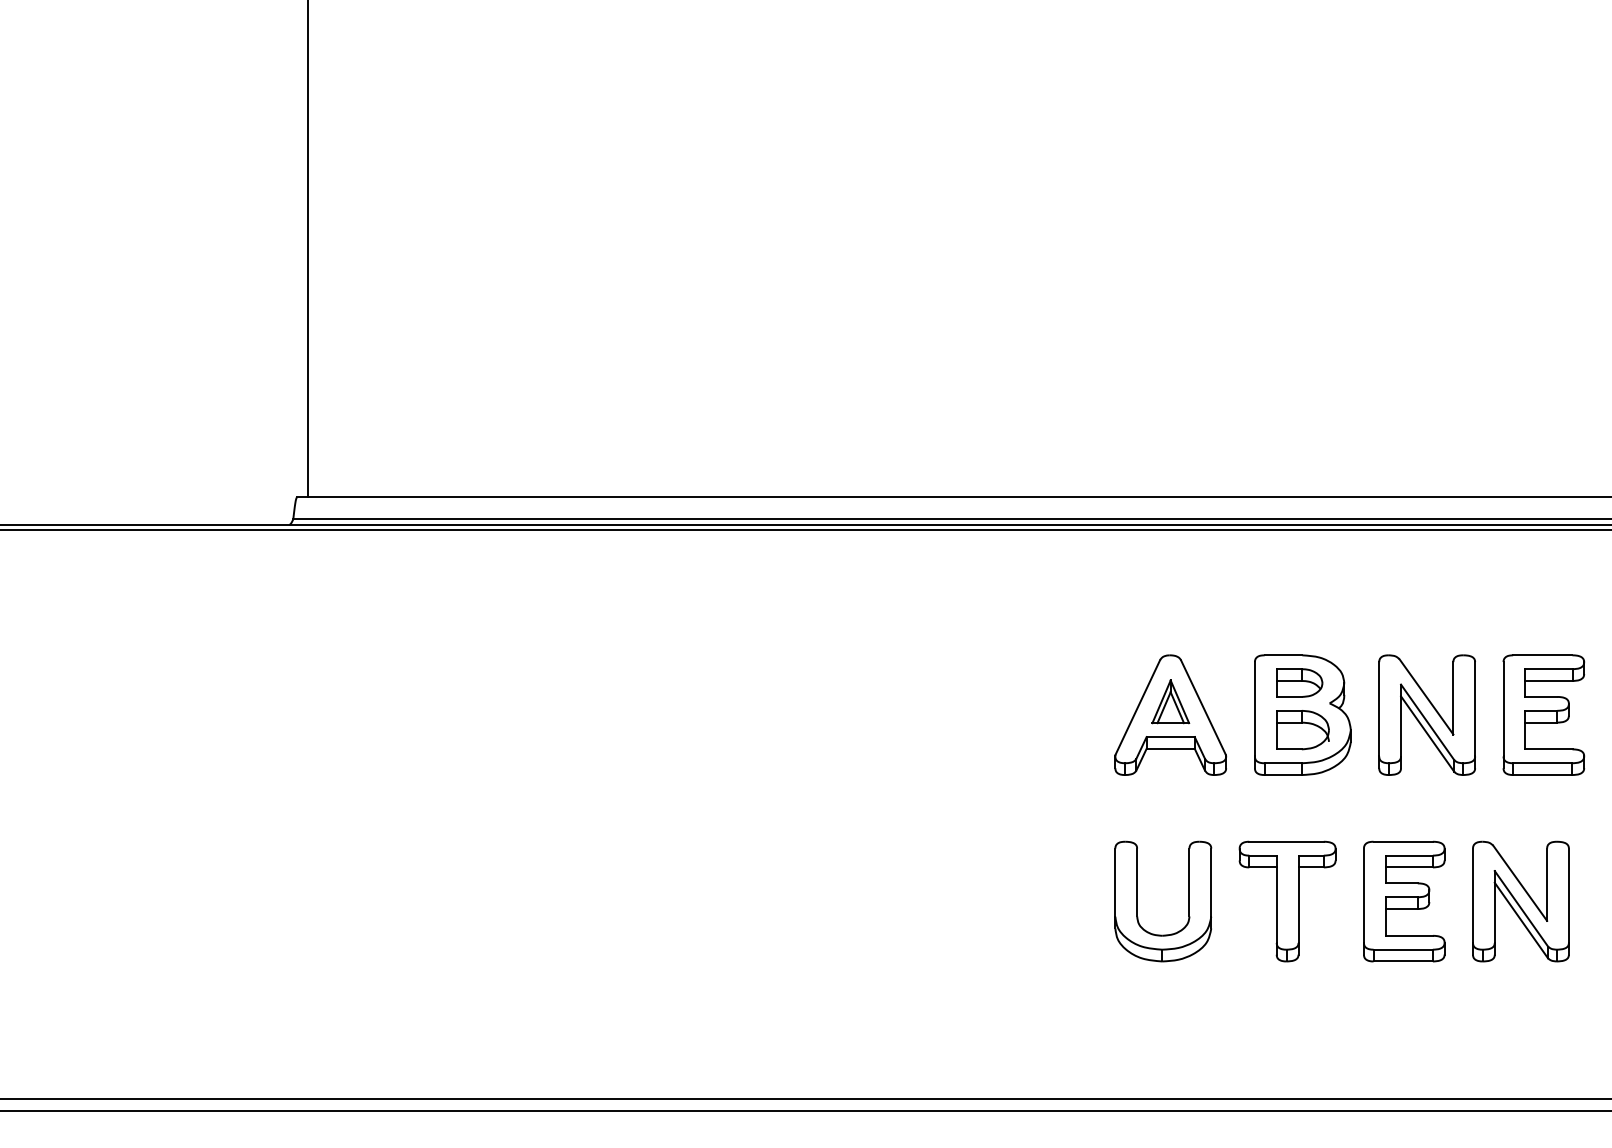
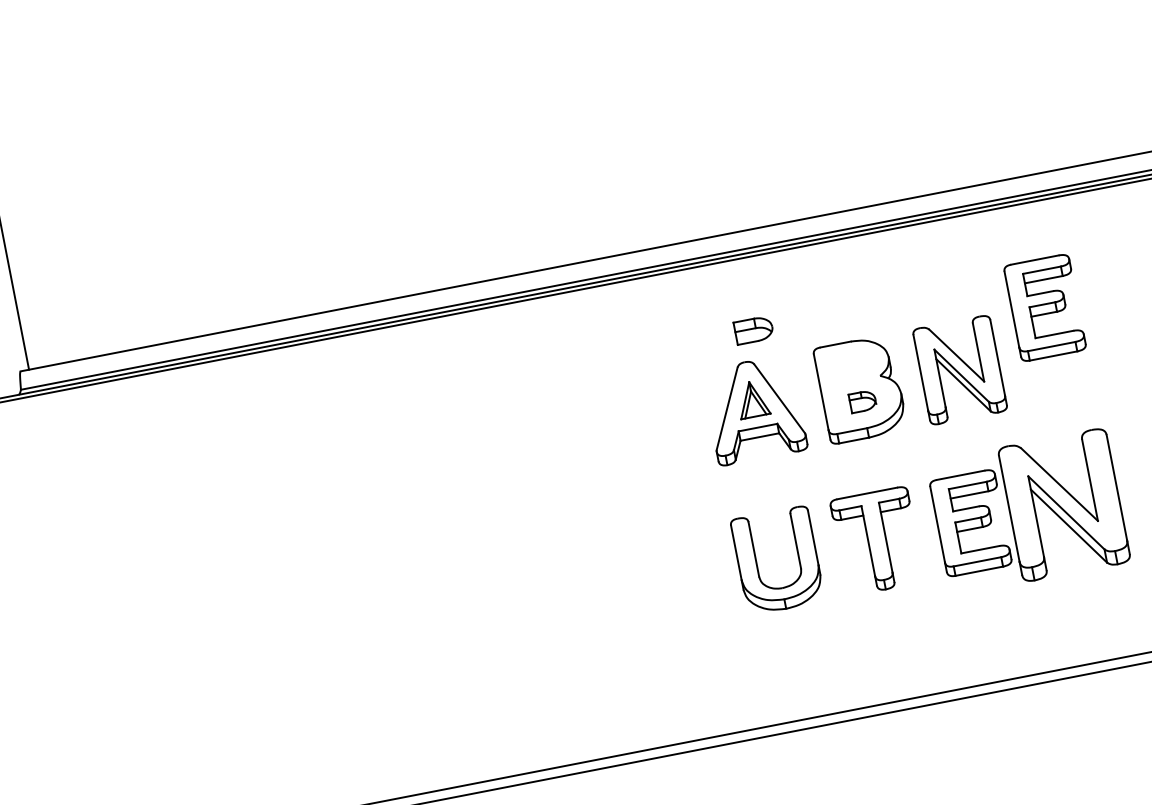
part: (1299, 682) -> (753, 329), moved
part: (1543, 714) -> (1044, 307), moved
part: (1302, 730) -> (862, 401), size x0.6
part: (1520, 901) -> (1063, 504), size x1.4

